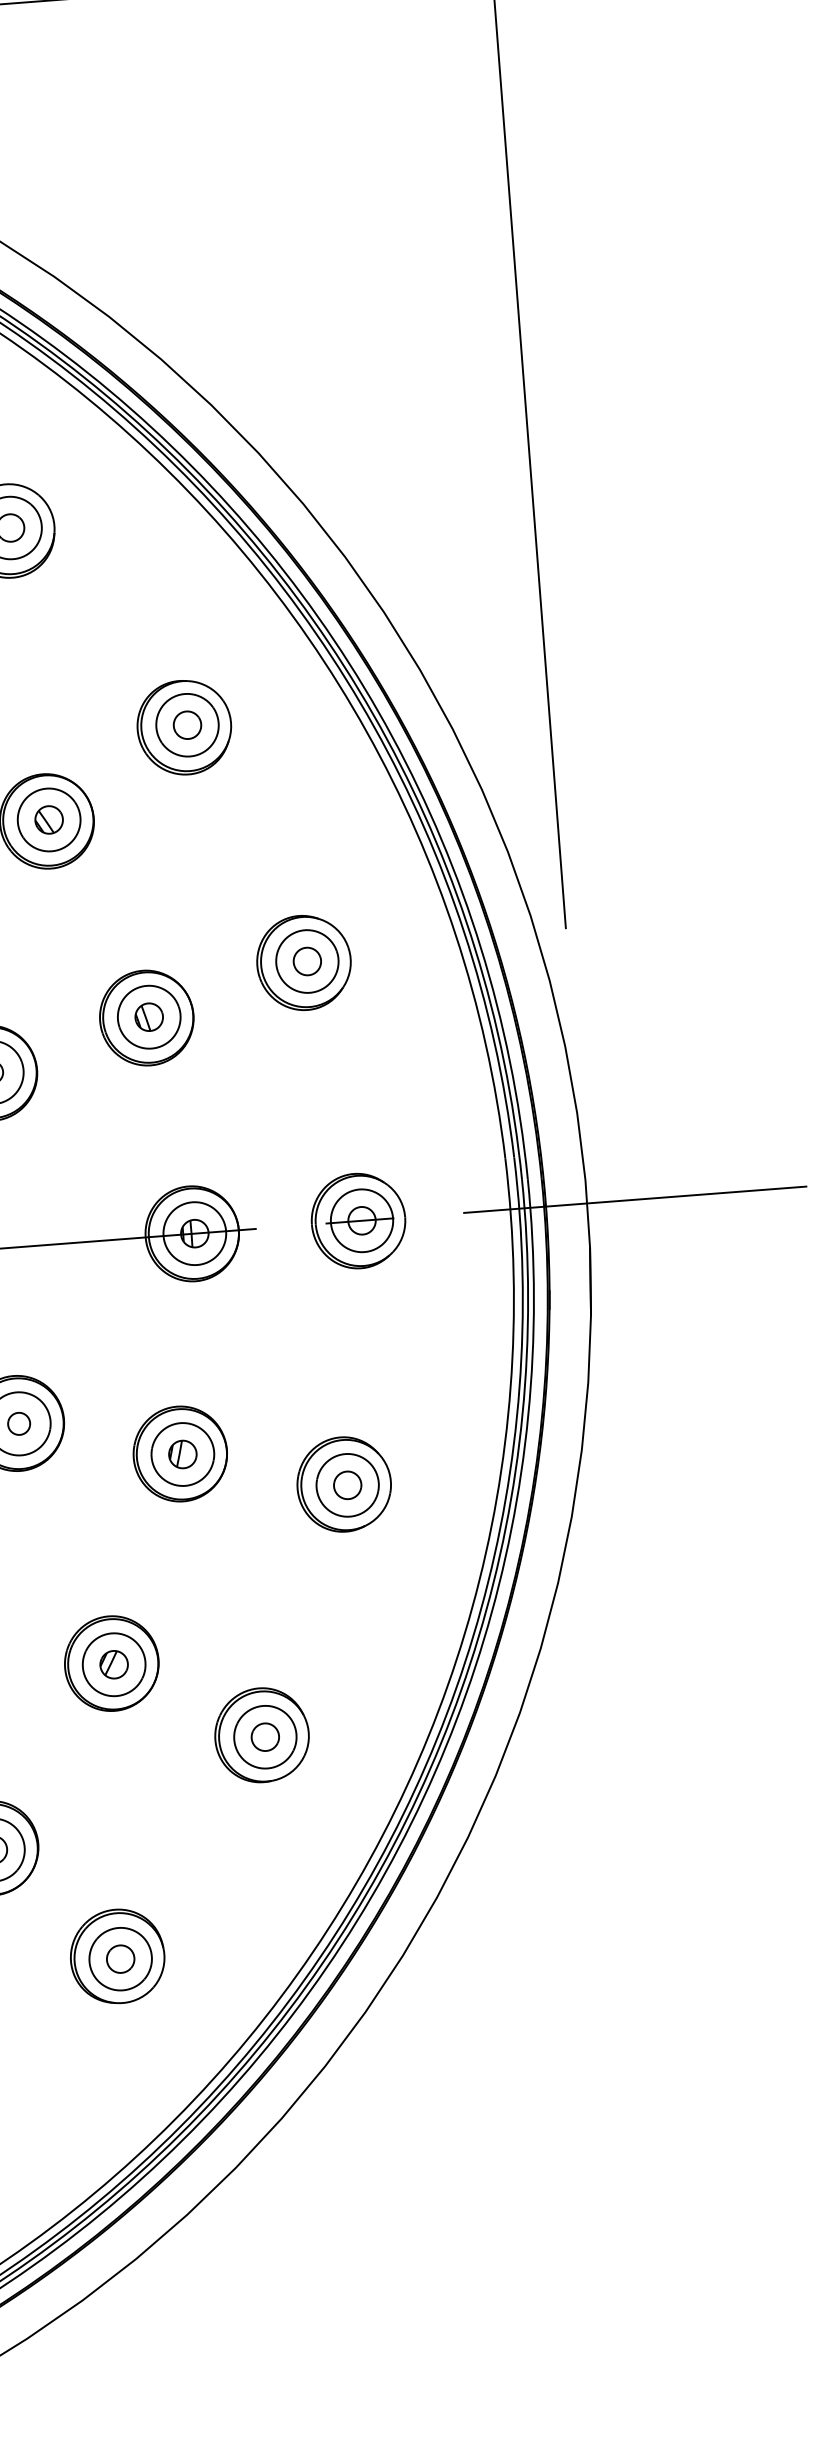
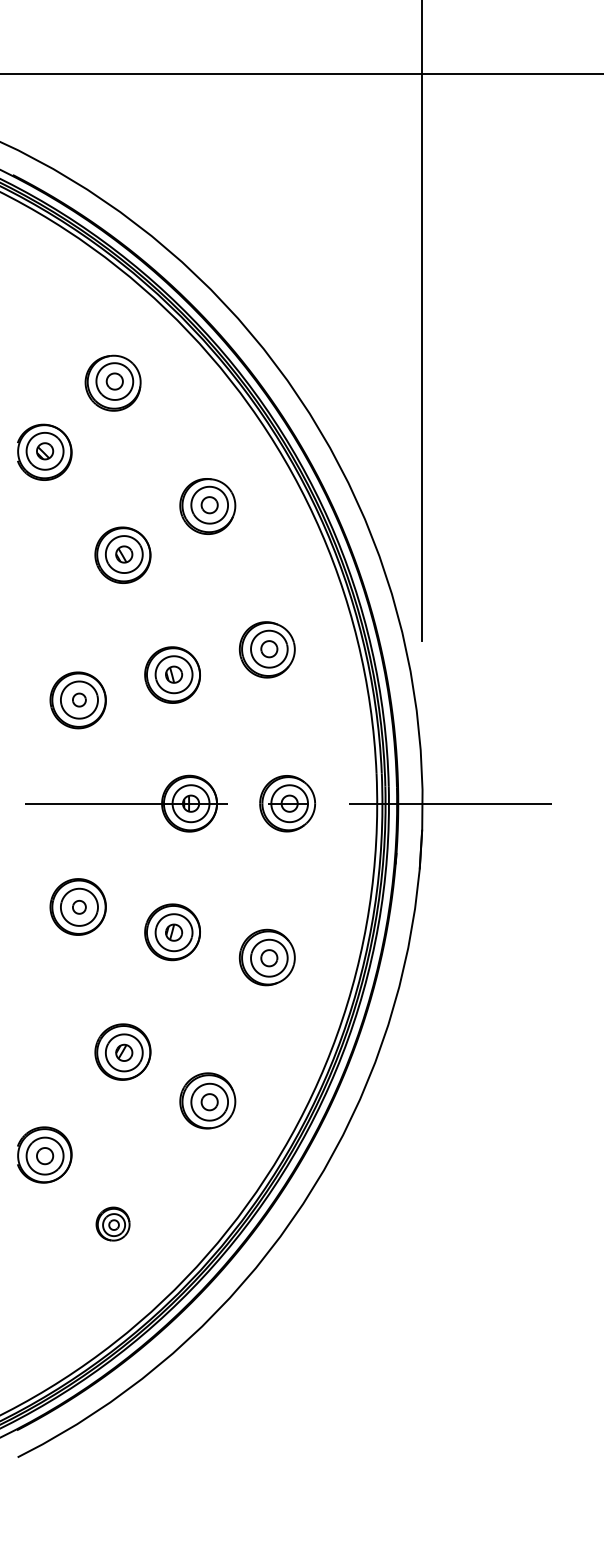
part: (116, 1955) -> (112, 1223), size x0.6

